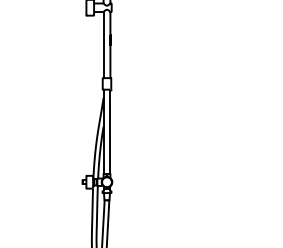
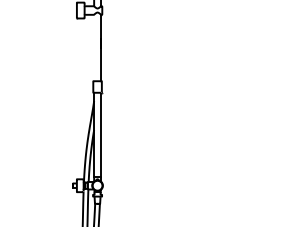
line: (103, 44) -> (94, 47), removed

